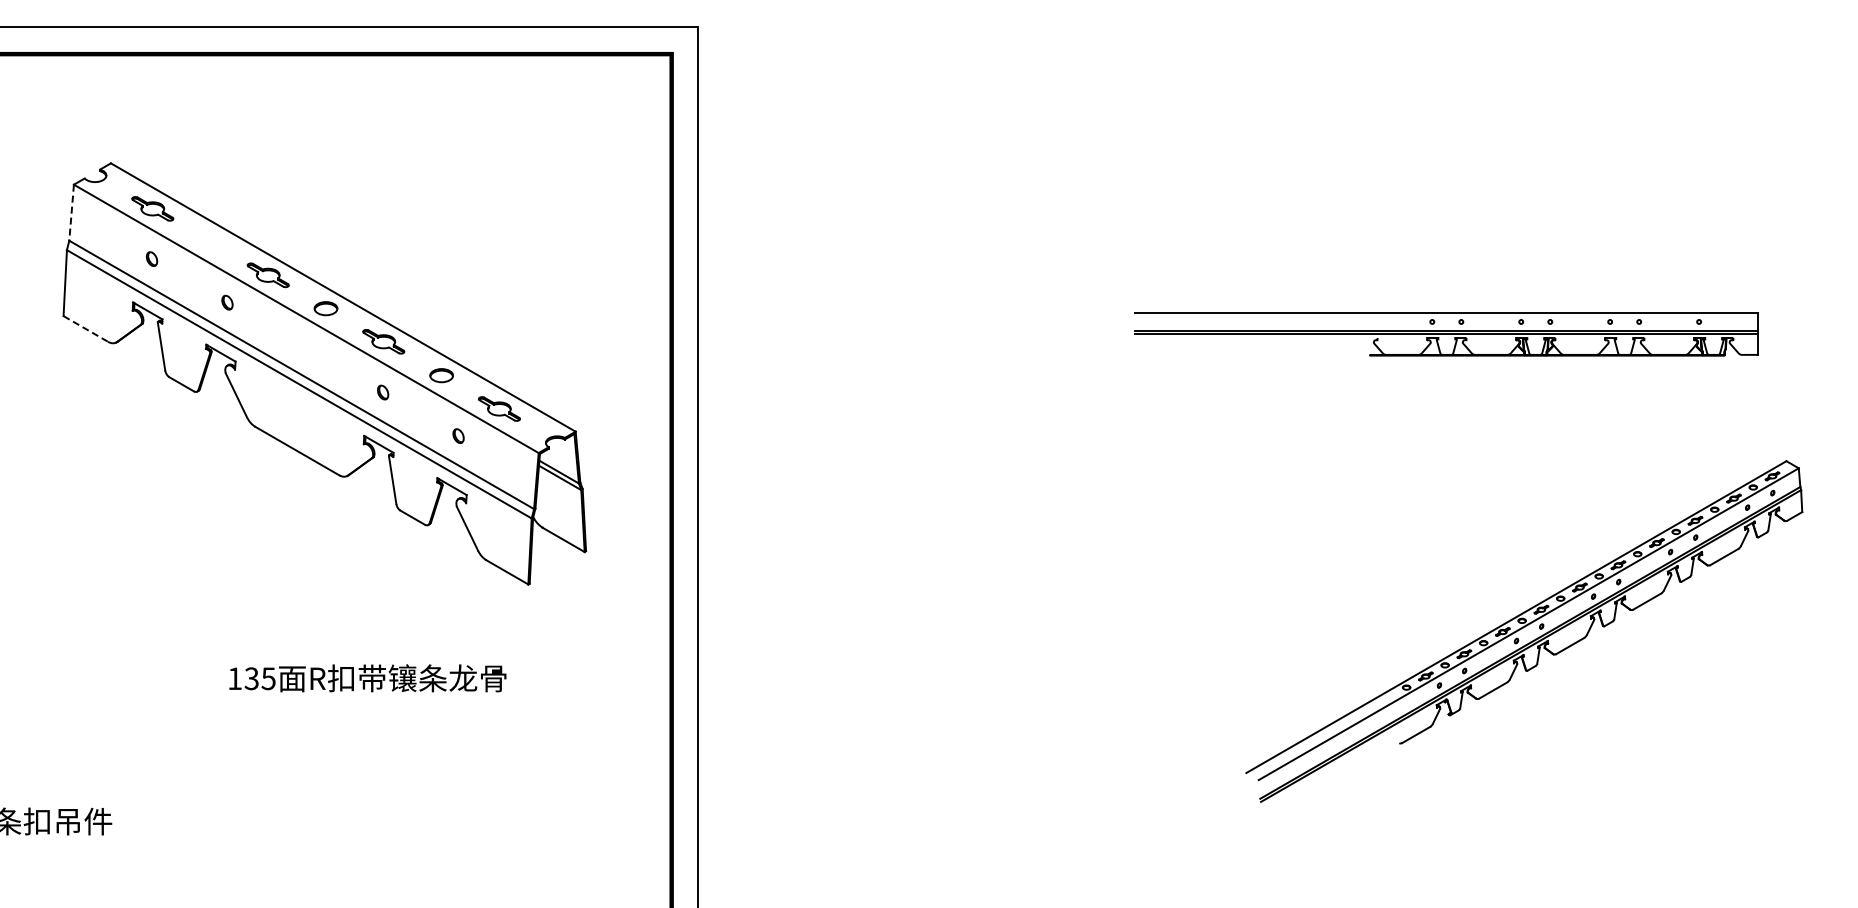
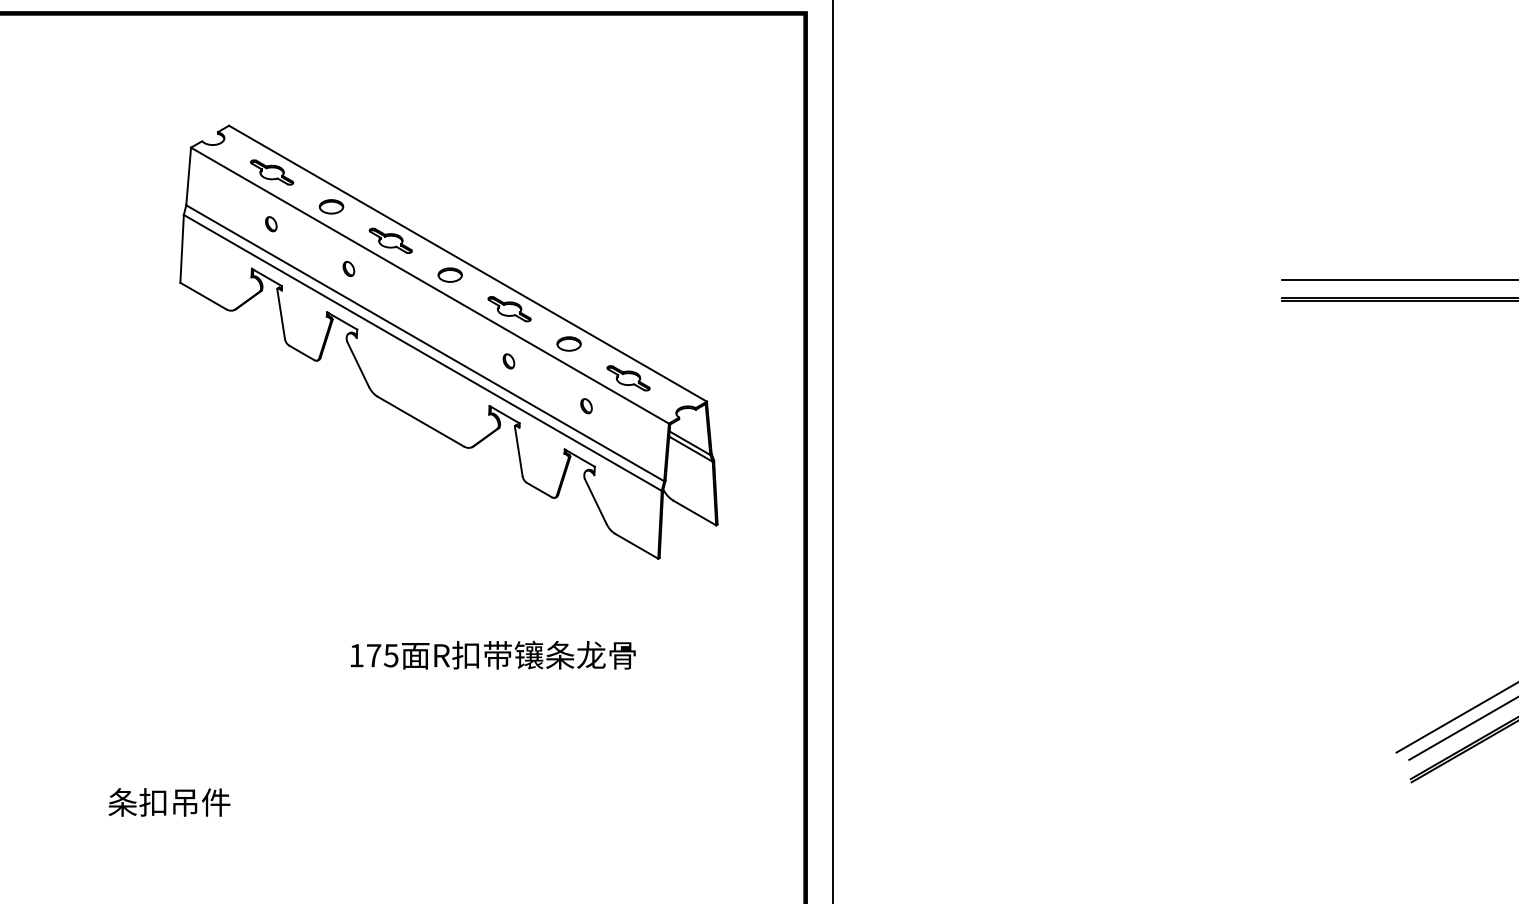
line: (71, 213) -> (188, 177), dashed -> solid
part: (210, 241) -> (331, 206), added
line: (85, 328) -> (202, 295), dashed -> solid
text: (251, 678) -> (373, 655), 135 -> 175

